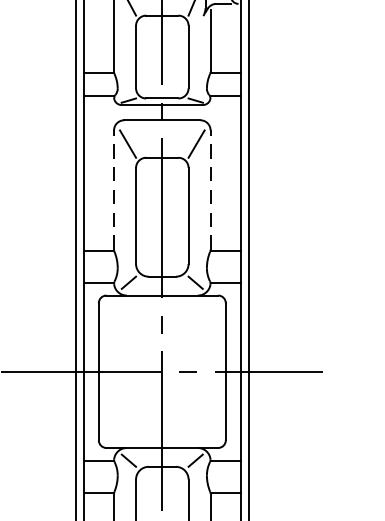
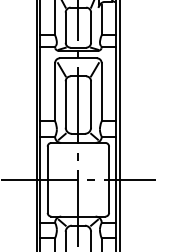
line: (114, 189) -> (55, 91), dashed -> solid
line: (210, 189) -> (101, 91), dashed -> solid

